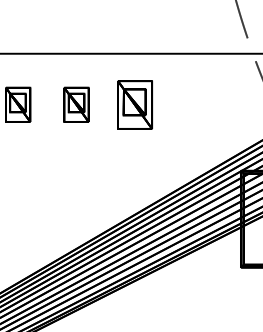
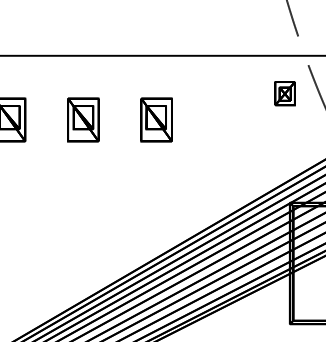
part: (236, 83) -> (284, 93), added
part: (134, 104) -> (156, 119), size x0.71

